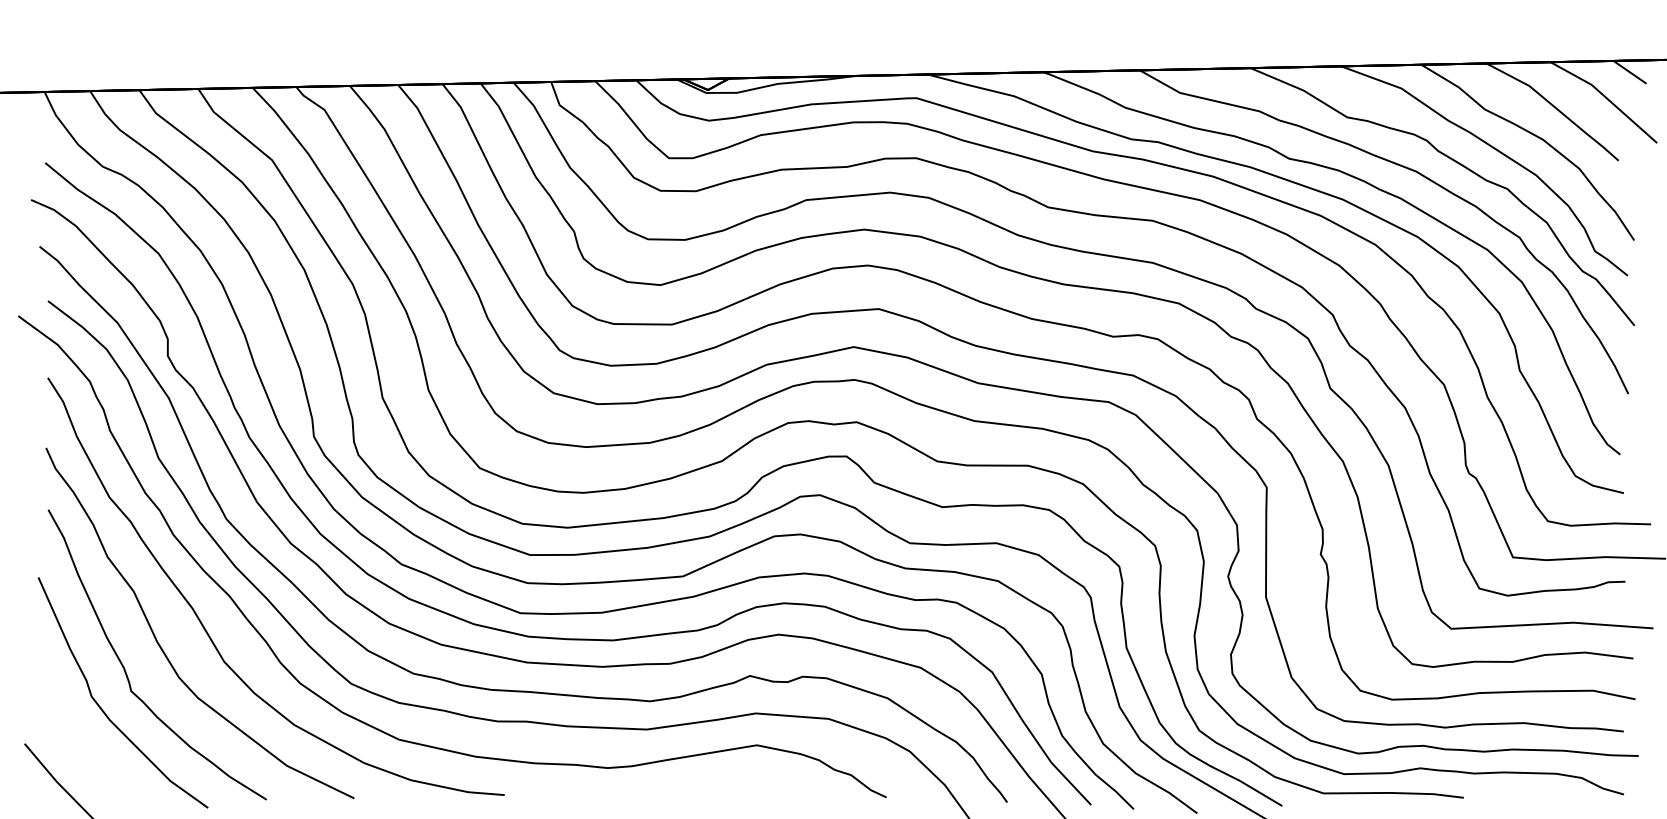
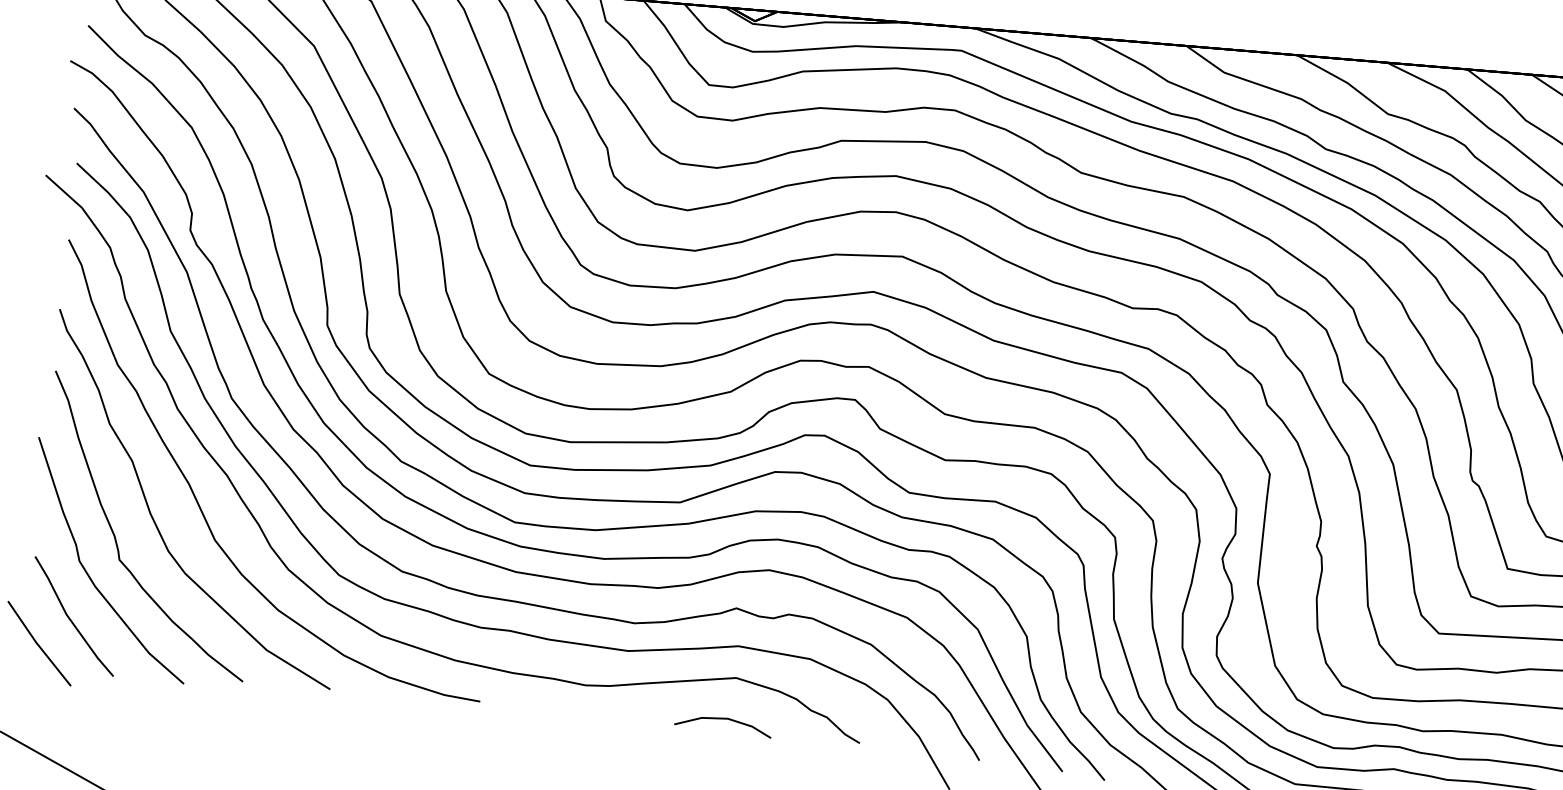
line: (88, 754) -> (70, 618), added
line: (745, 788) -> (720, 719), added

